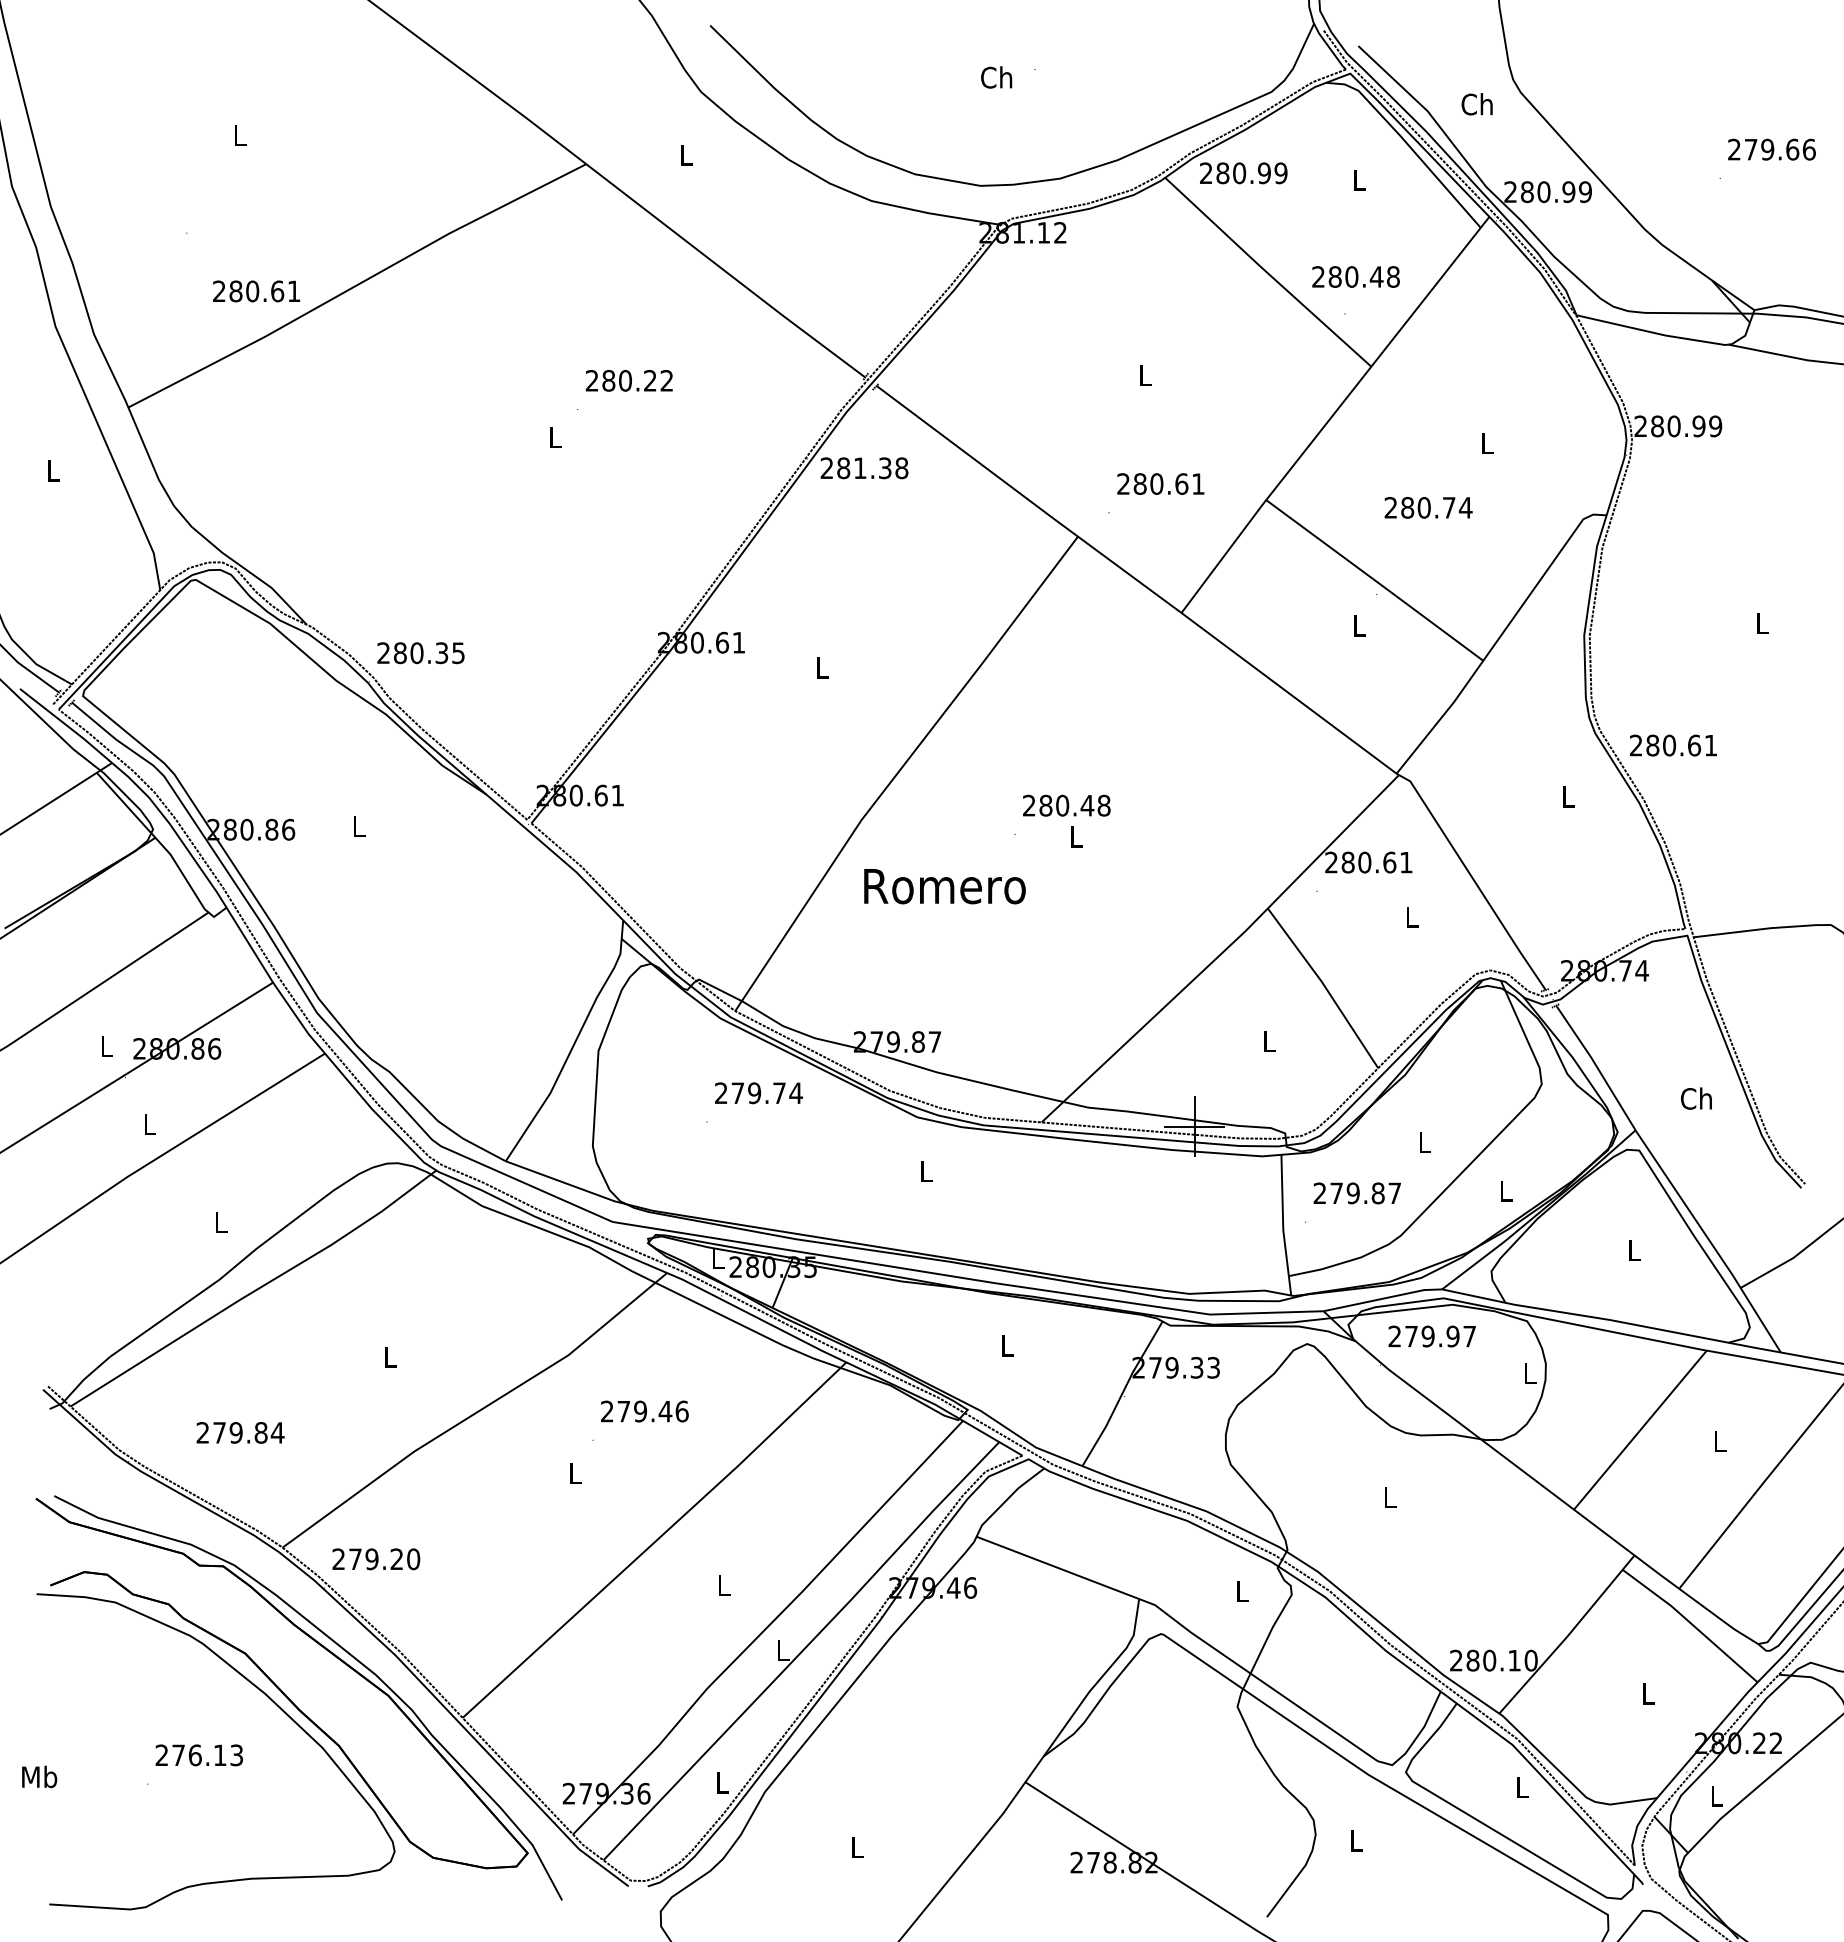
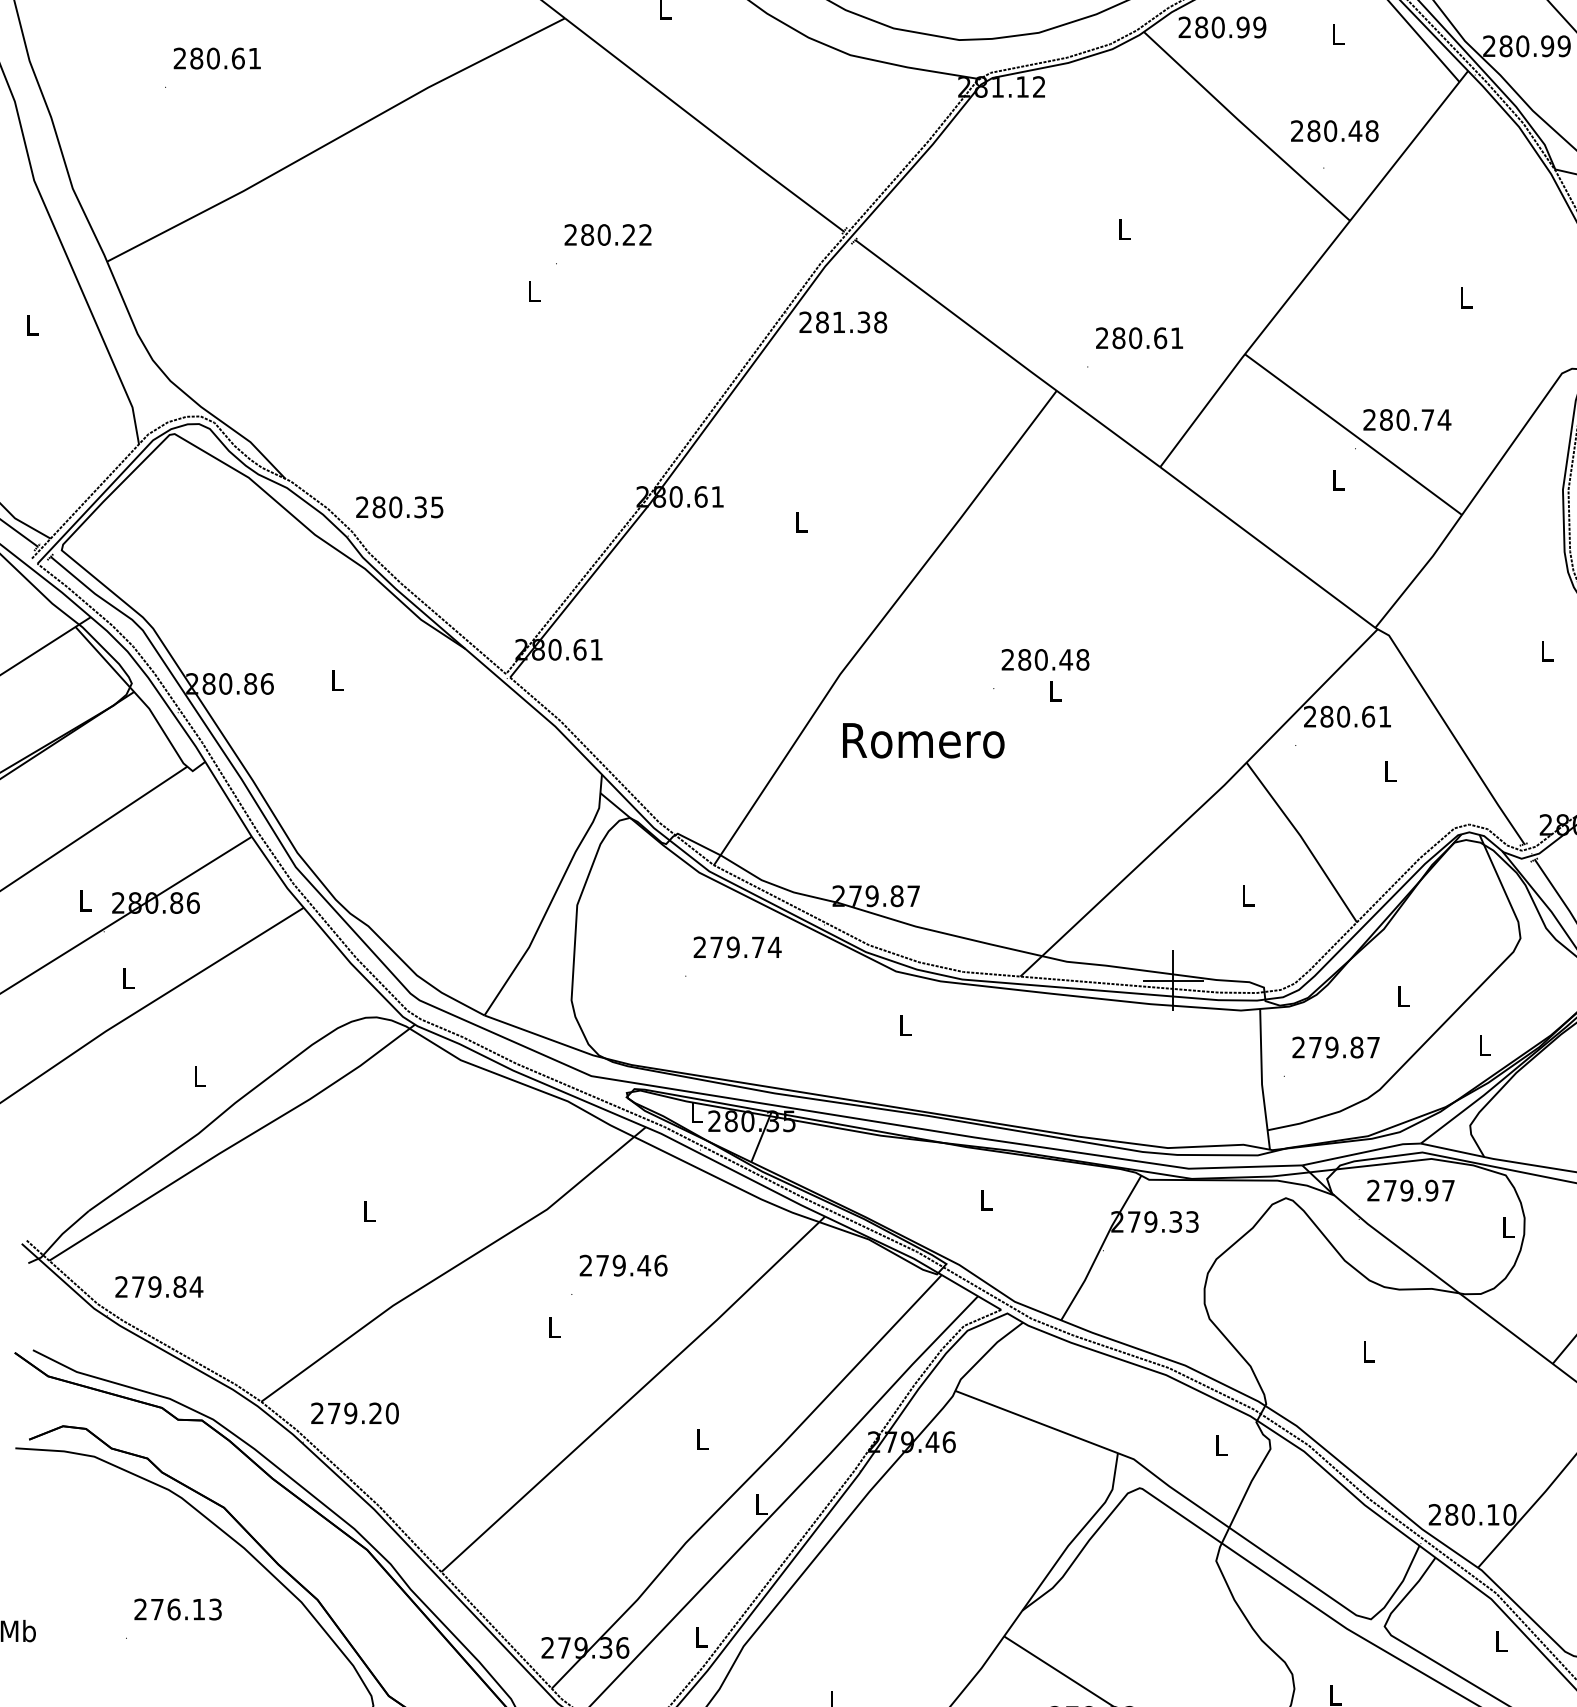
text: (256, 291) -> (217, 58), moved
text: (1428, 507) -> (1407, 419), moved
text: (240, 1432) -> (159, 1286), moved

